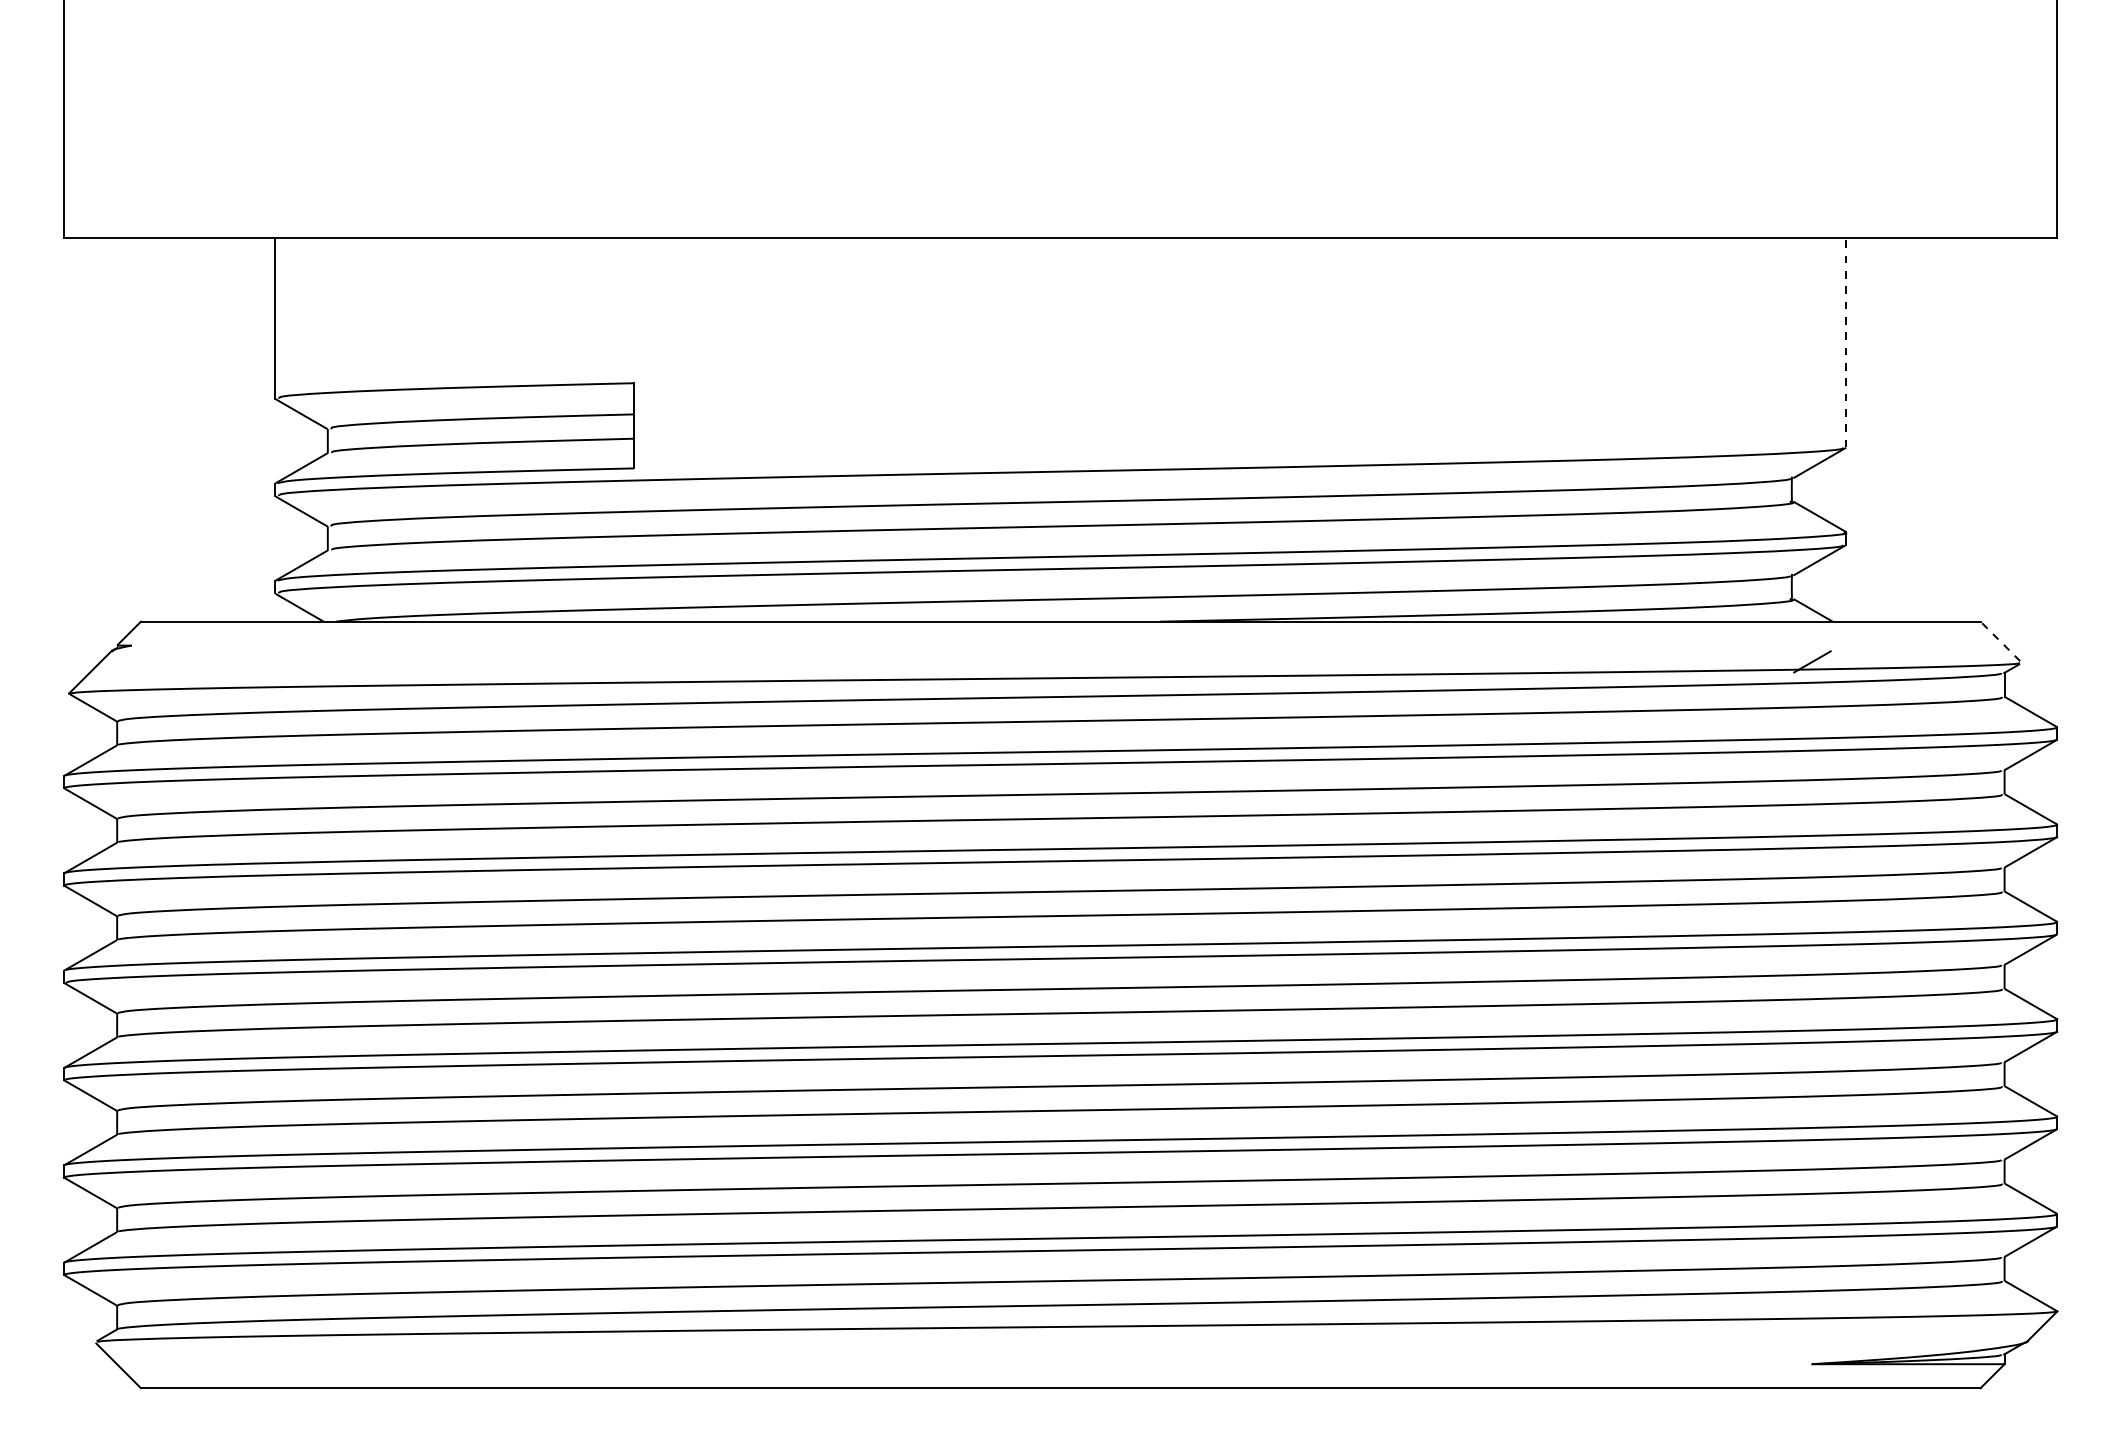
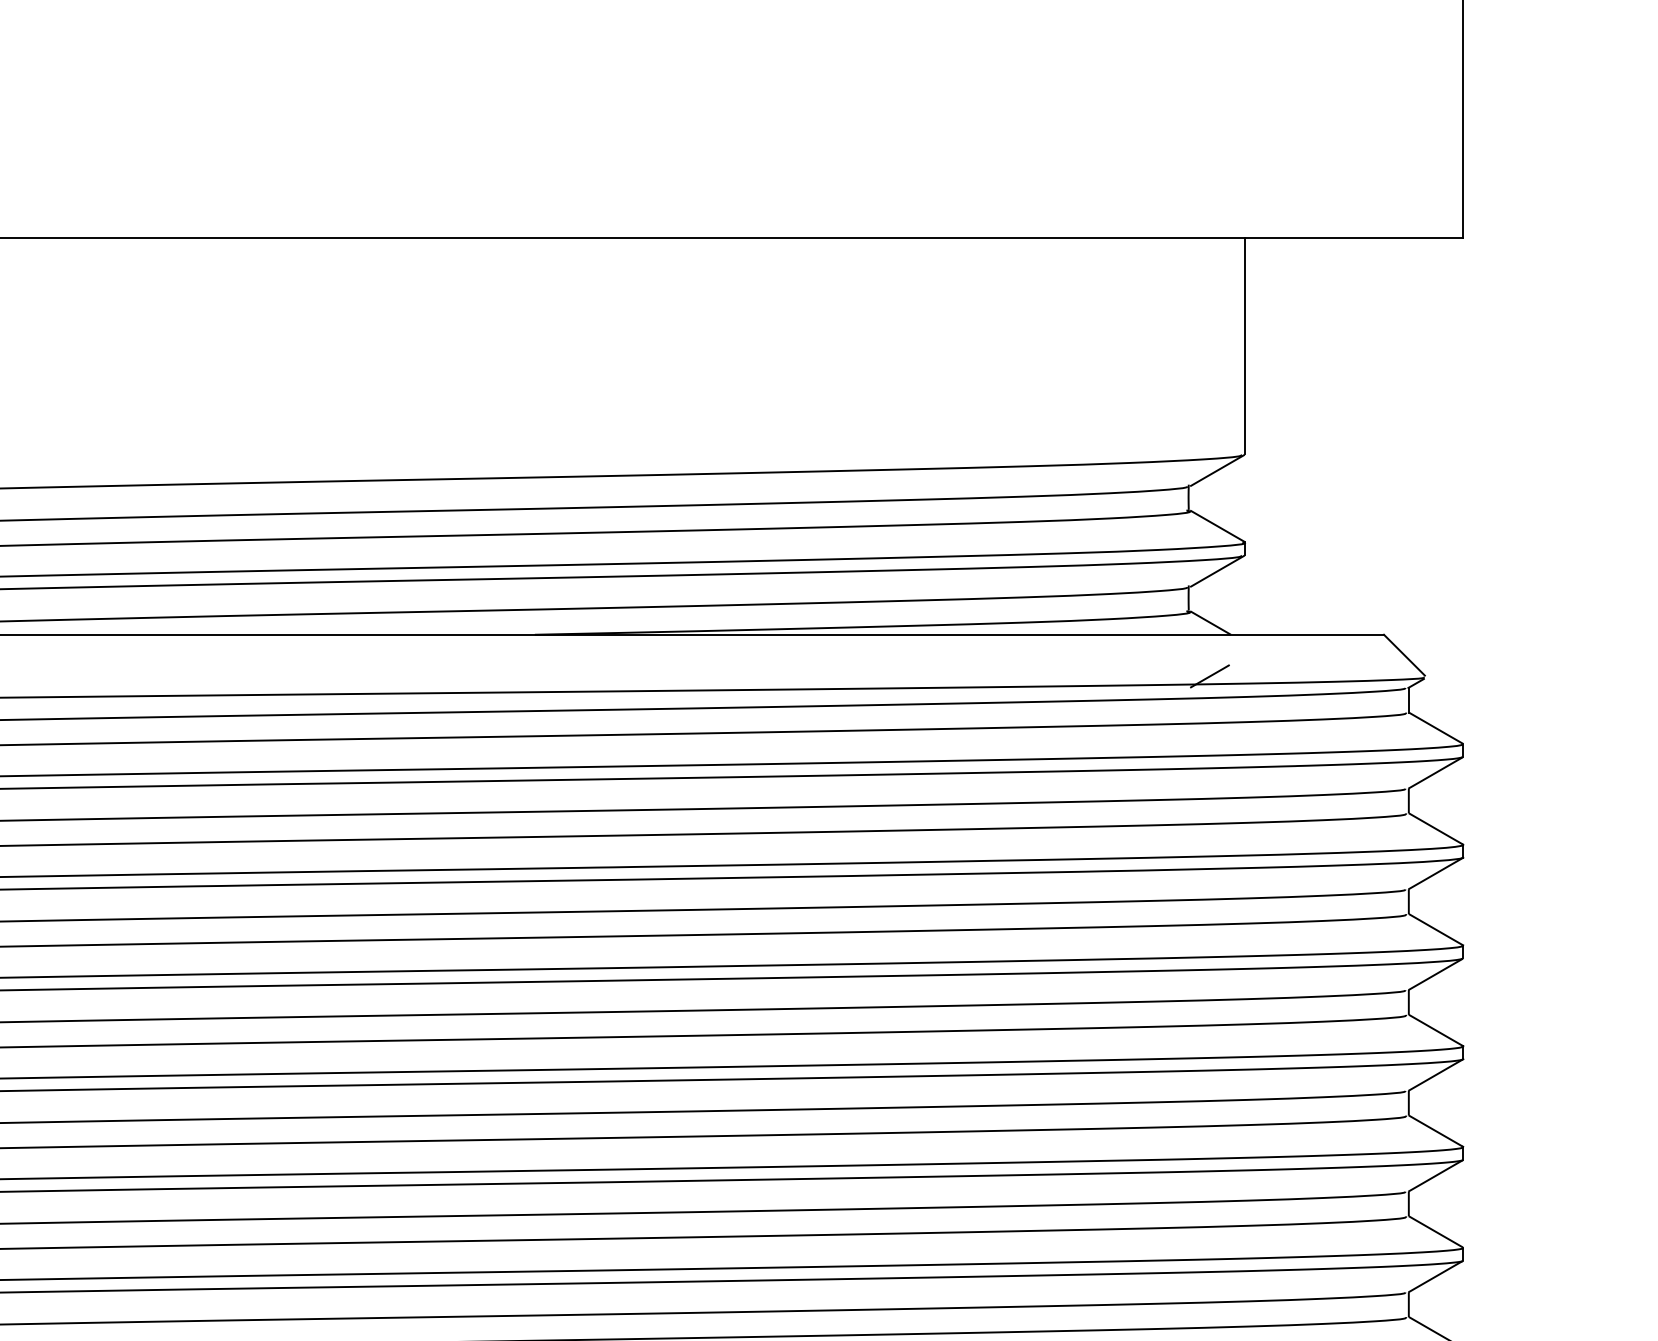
line: (1846, 342) -> (1245, 345), dashed -> solid
line: (2000, 641) -> (1404, 655), dashed -> solid

